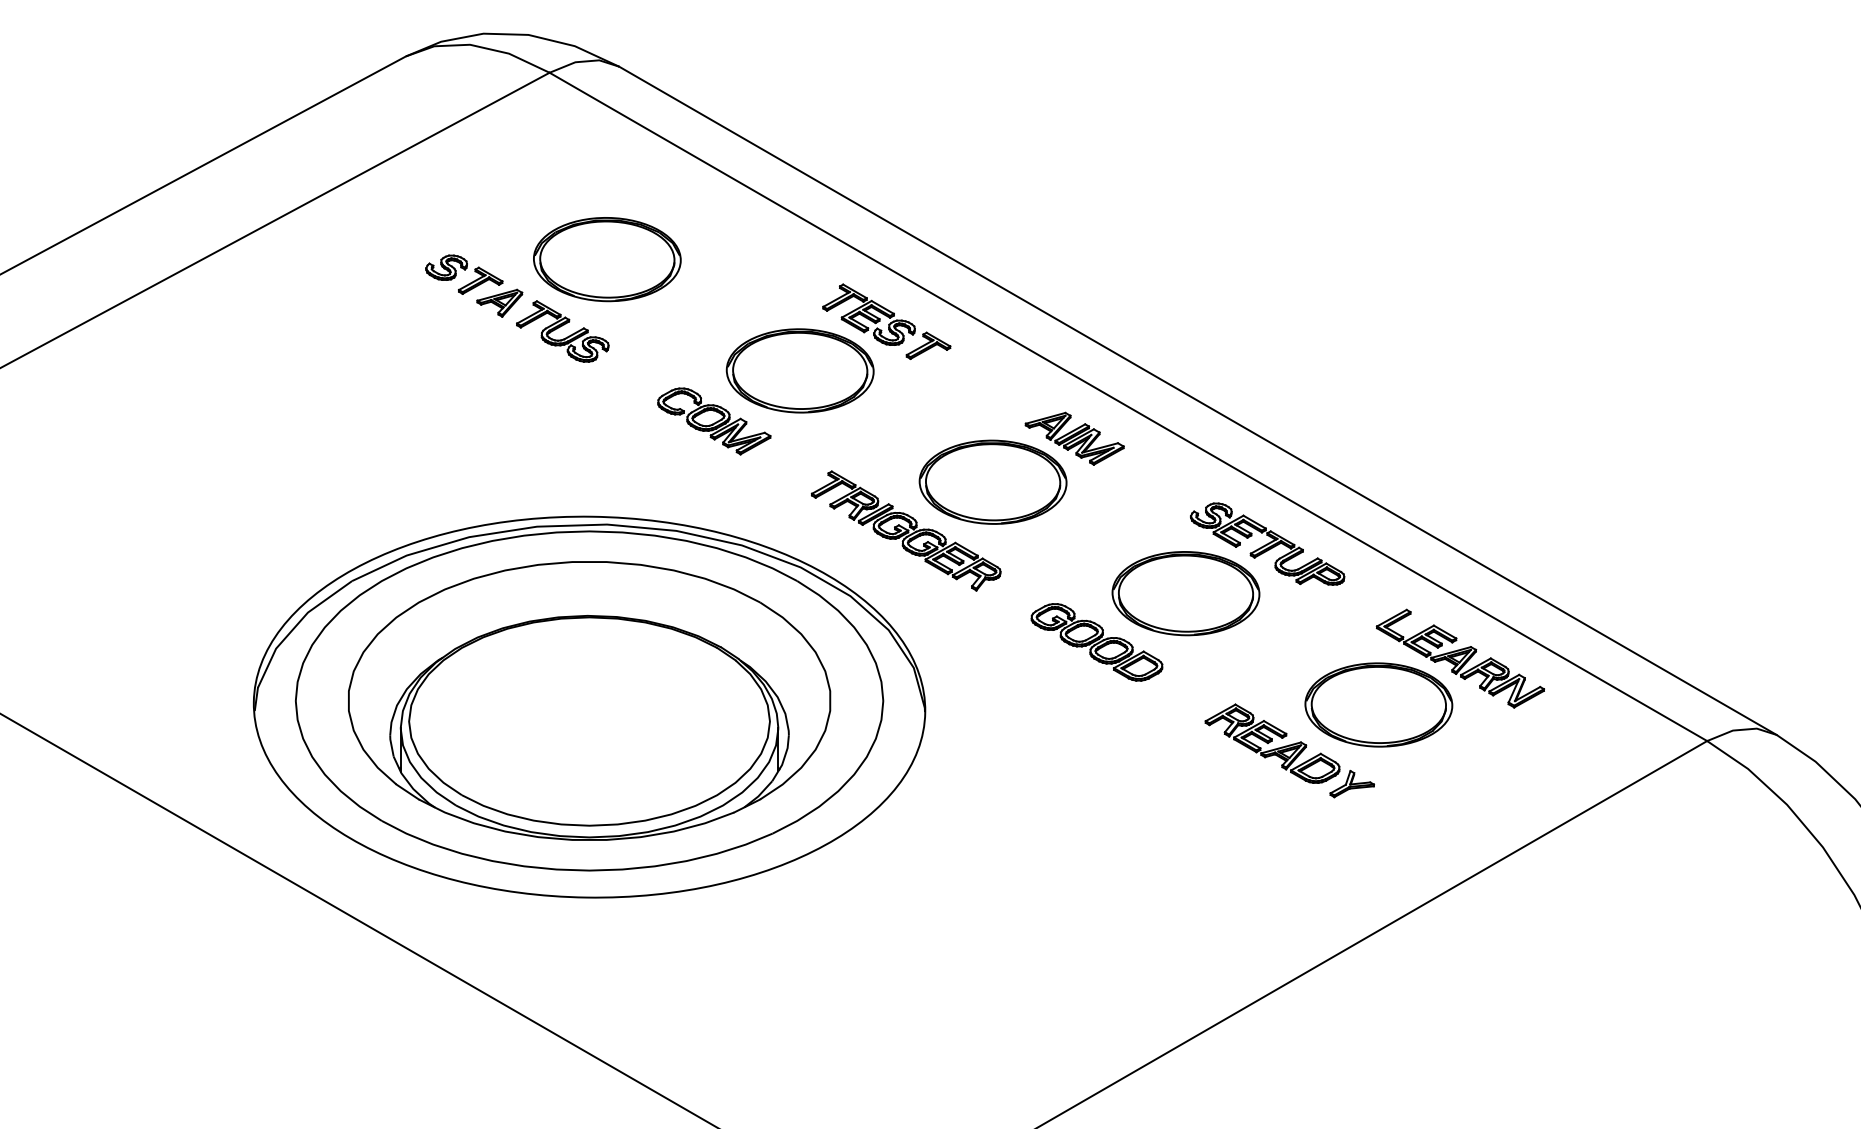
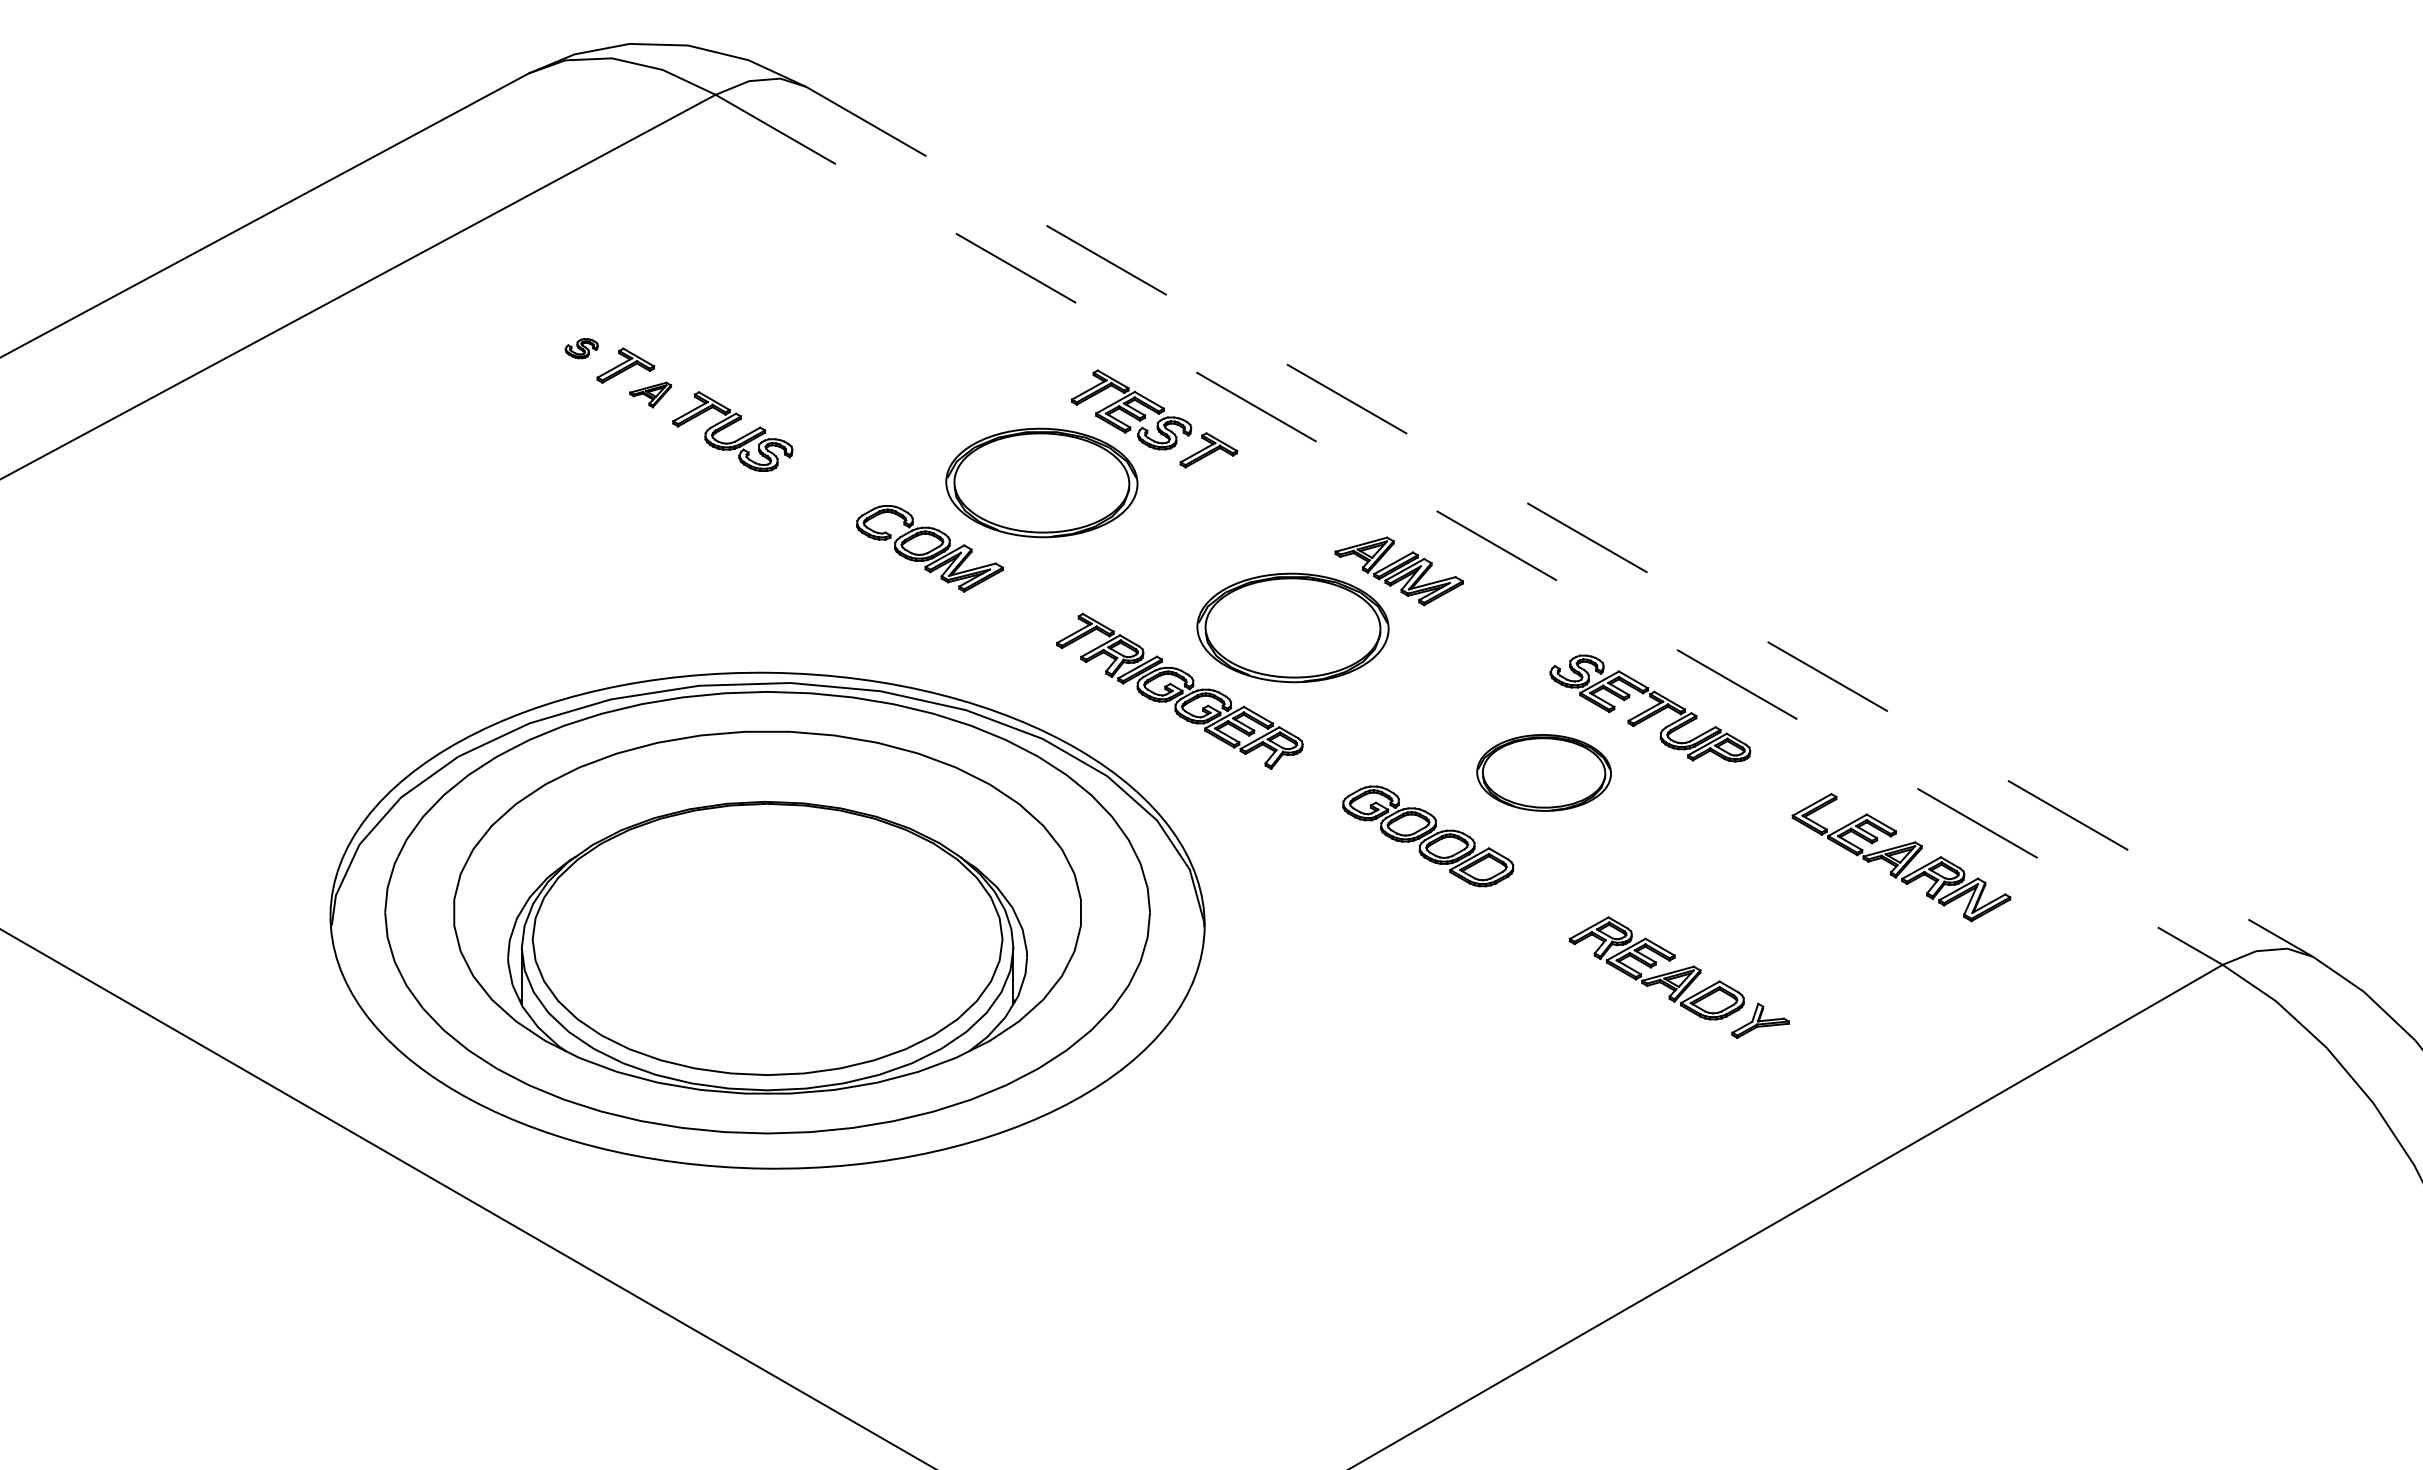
part: (607, 259) -> (790, 337), removed
part: (446, 267) -> (581, 348), size x0.6
part: (499, 302) -> (650, 394), size x0.7
line: (1198, 401) -> (1560, 522), solid -> dashed
line: (1128, 407) -> (1469, 530), solid -> dashed
part: (1185, 593) -> (1543, 772), size x0.7
part: (1378, 704) -> (1794, 917), removed

